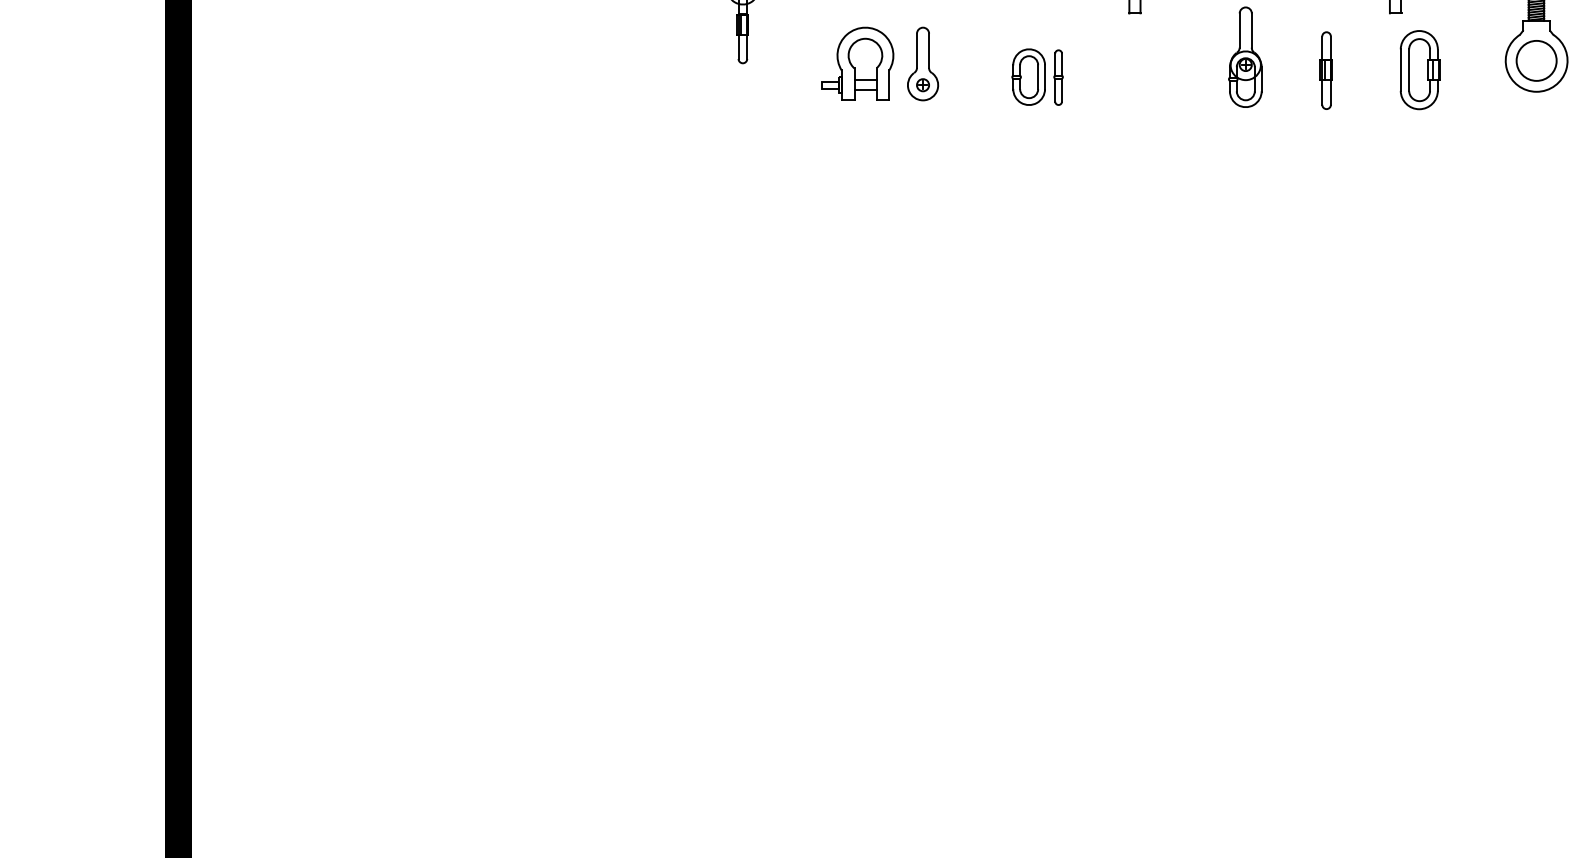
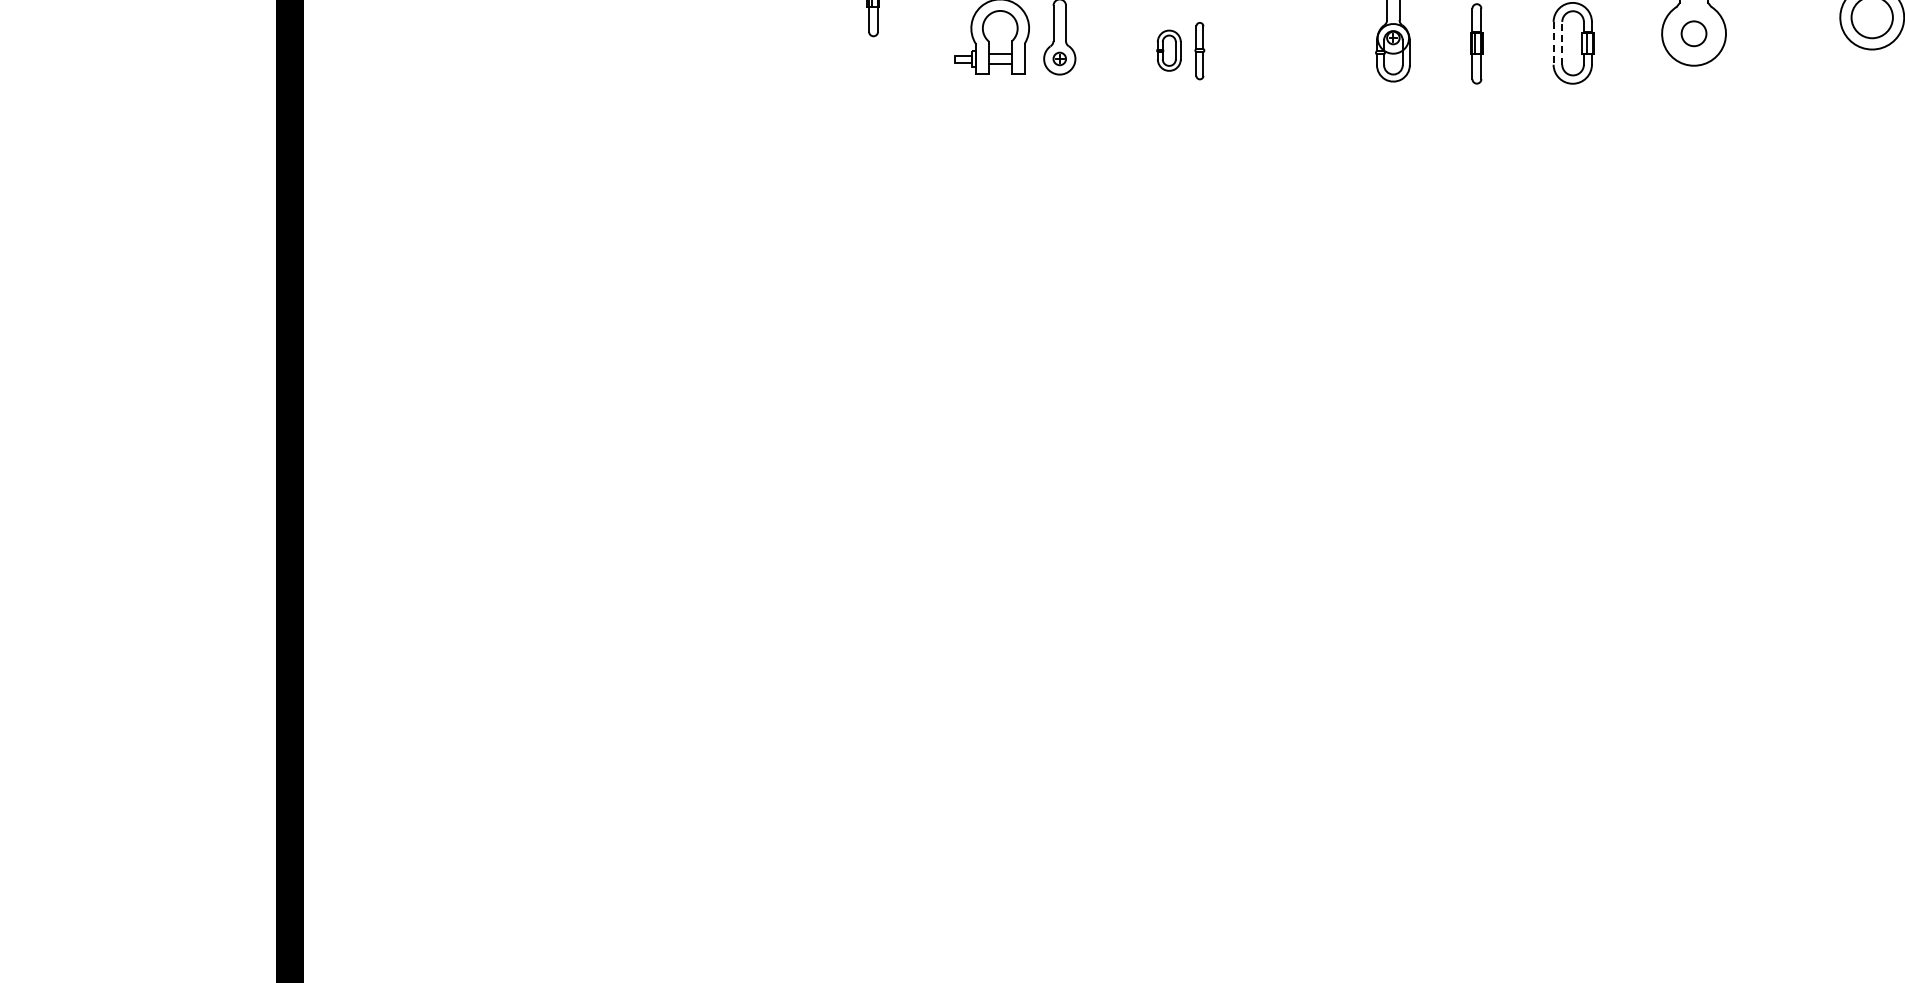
circle: (1536, 60) -> (1693, 33), size x0.6
line: (1409, 69) -> (1562, 42), solid -> dashed
line: (1400, 70) -> (1553, 43), solid -> dashed
part: (1028, 77) -> (1168, 50), size x0.7

